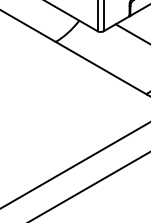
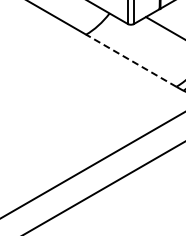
line: (100, 67) -> (130, 60), solid -> dashed

